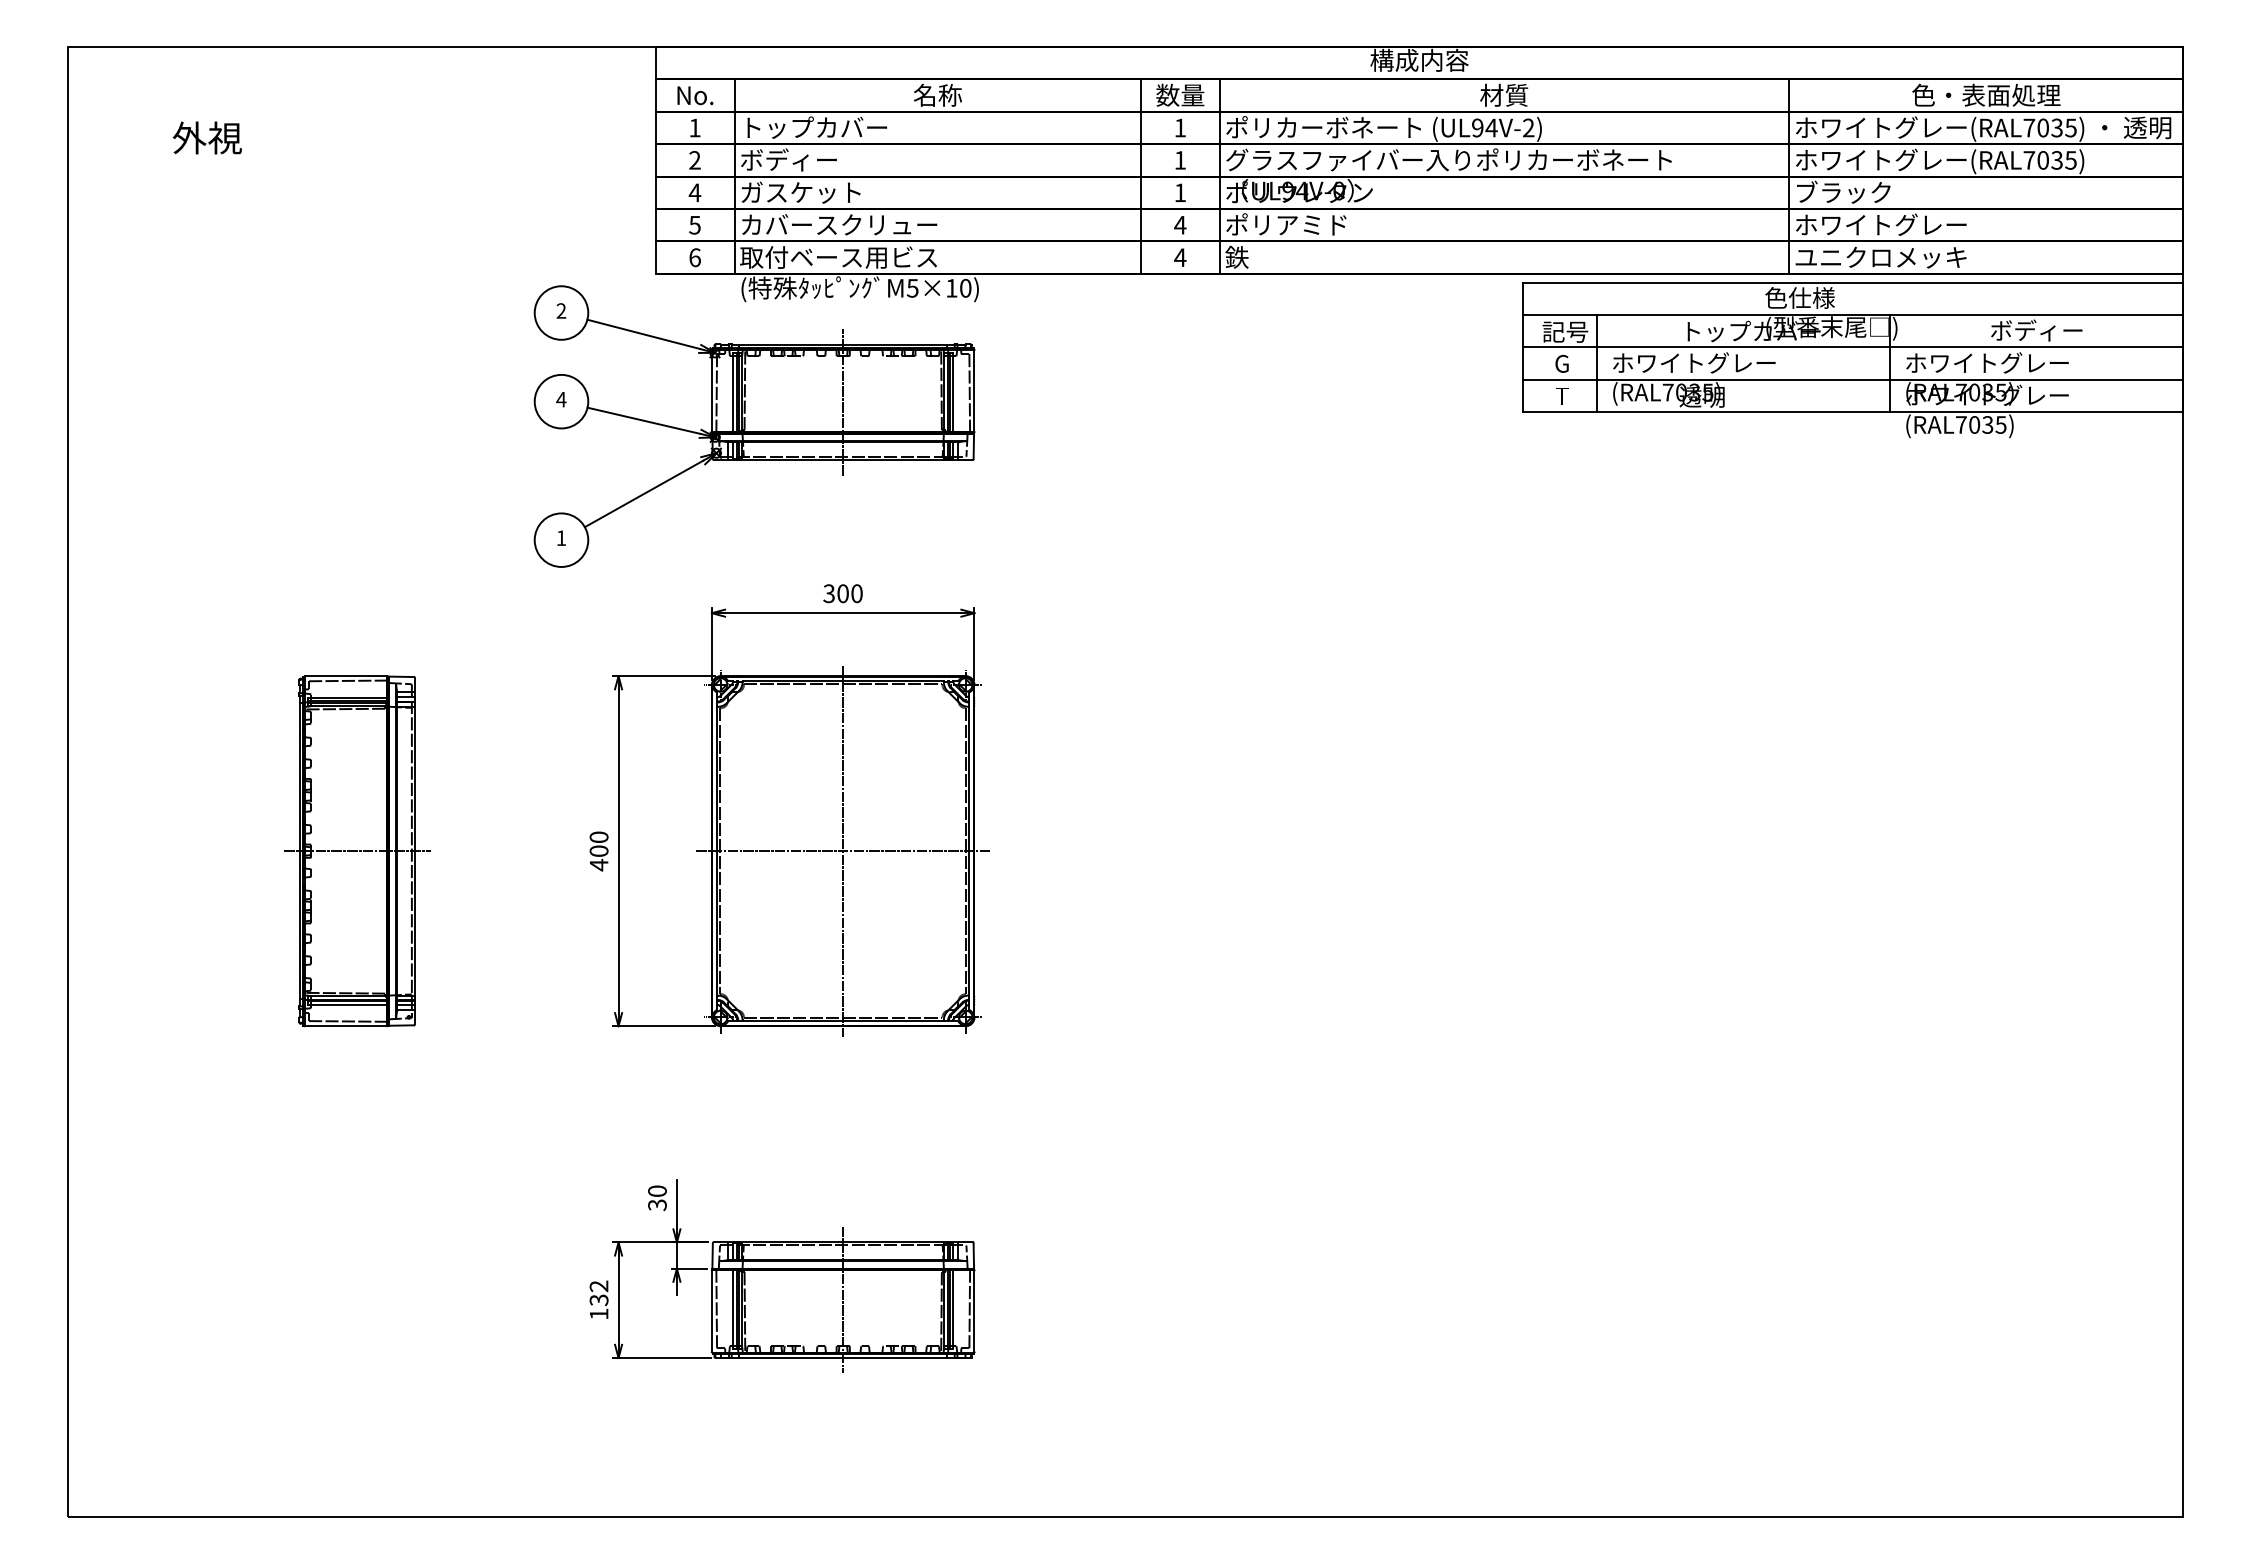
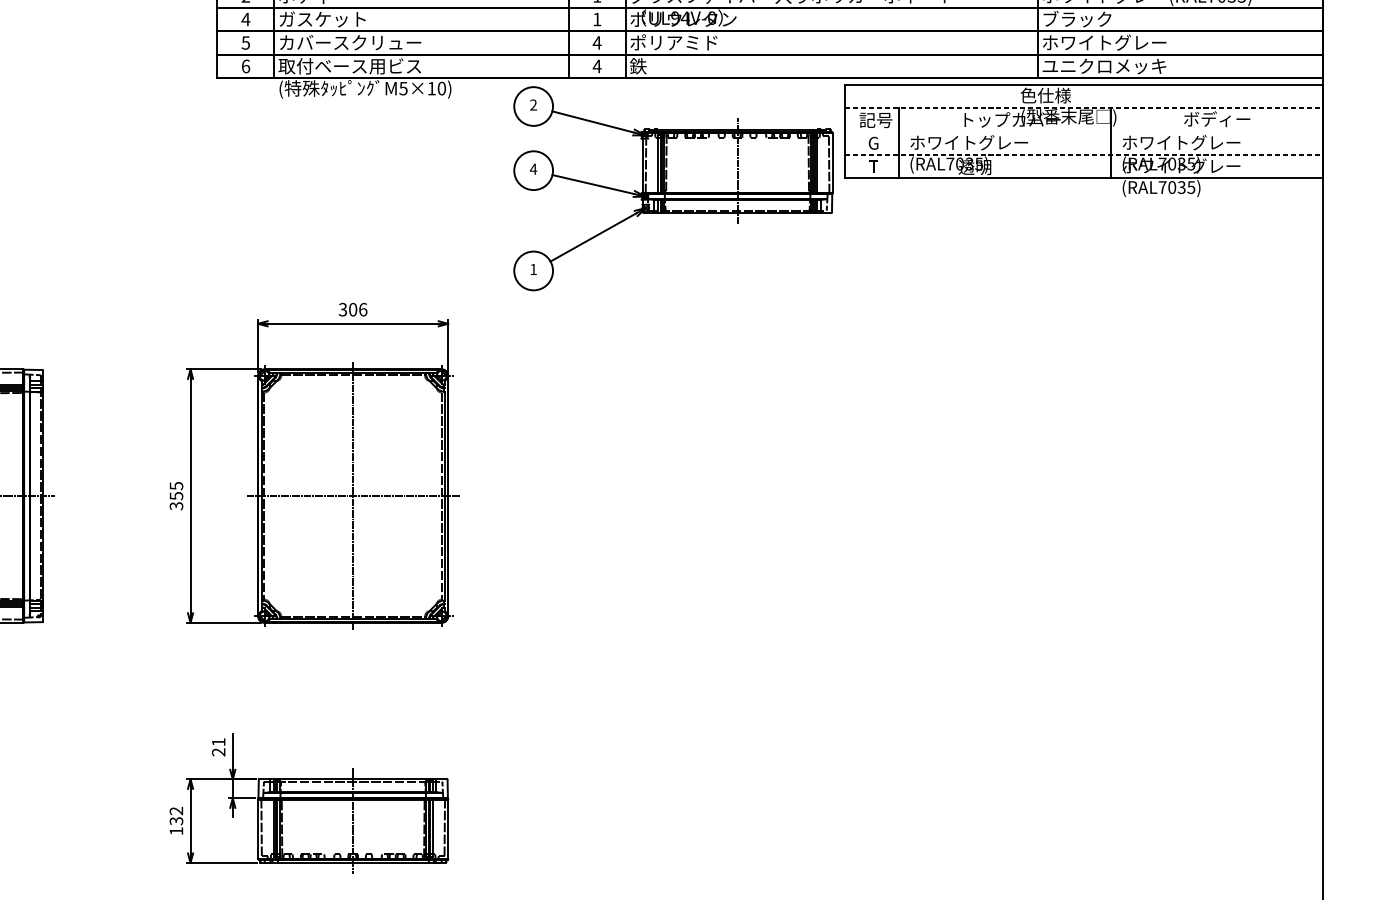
line: (1853, 315) -> (1084, 108), solid -> dashed
line: (1852, 347) -> (1083, 131), removed
line: (1853, 379) -> (1084, 154), solid -> dashed
part: (754, 426) -> (673, 188), moved
text: (856, 593) -> (362, 309), 300 -> 306
text: (598, 851) -> (176, 496), 400 -> 355
text: (657, 1198) -> (218, 747), 30 -> 21

